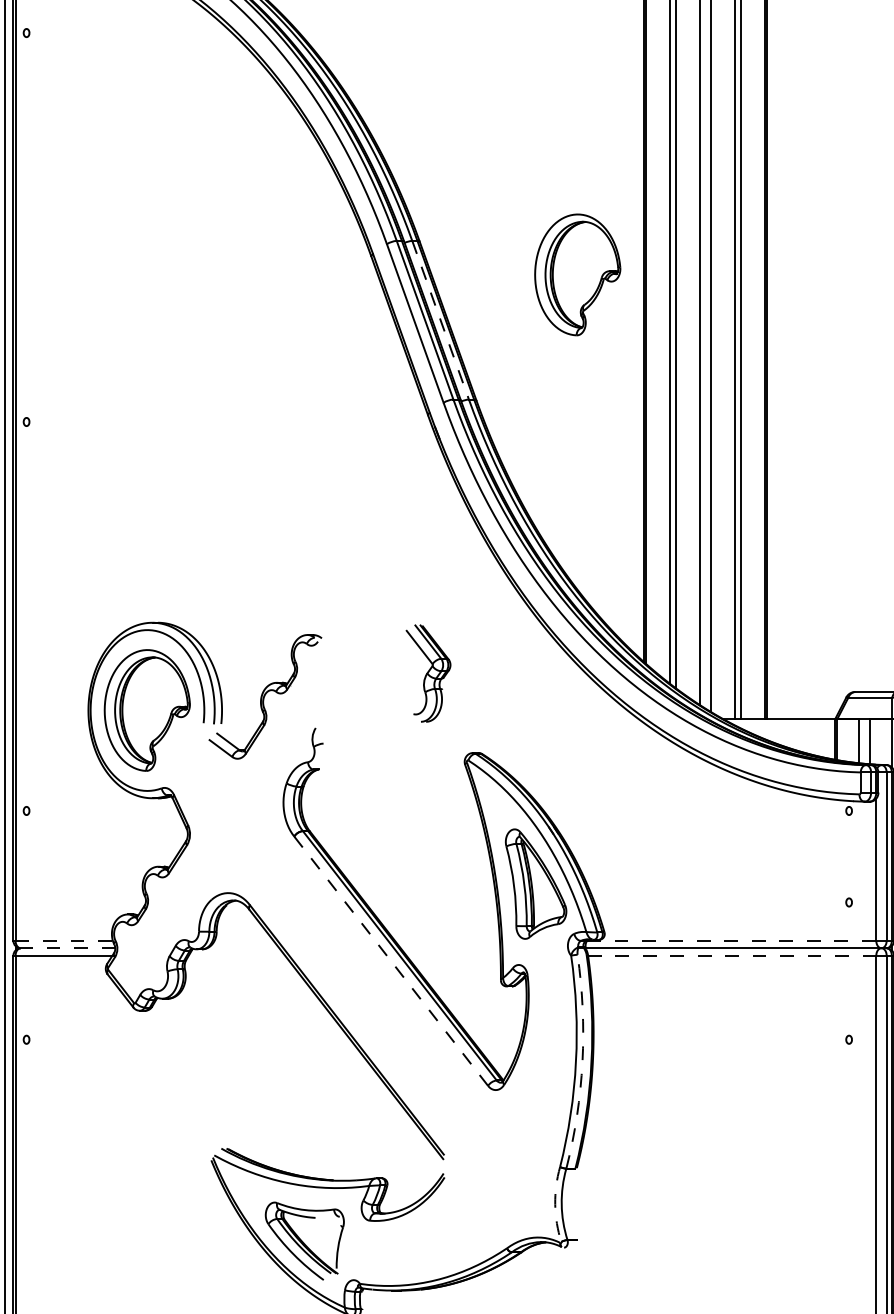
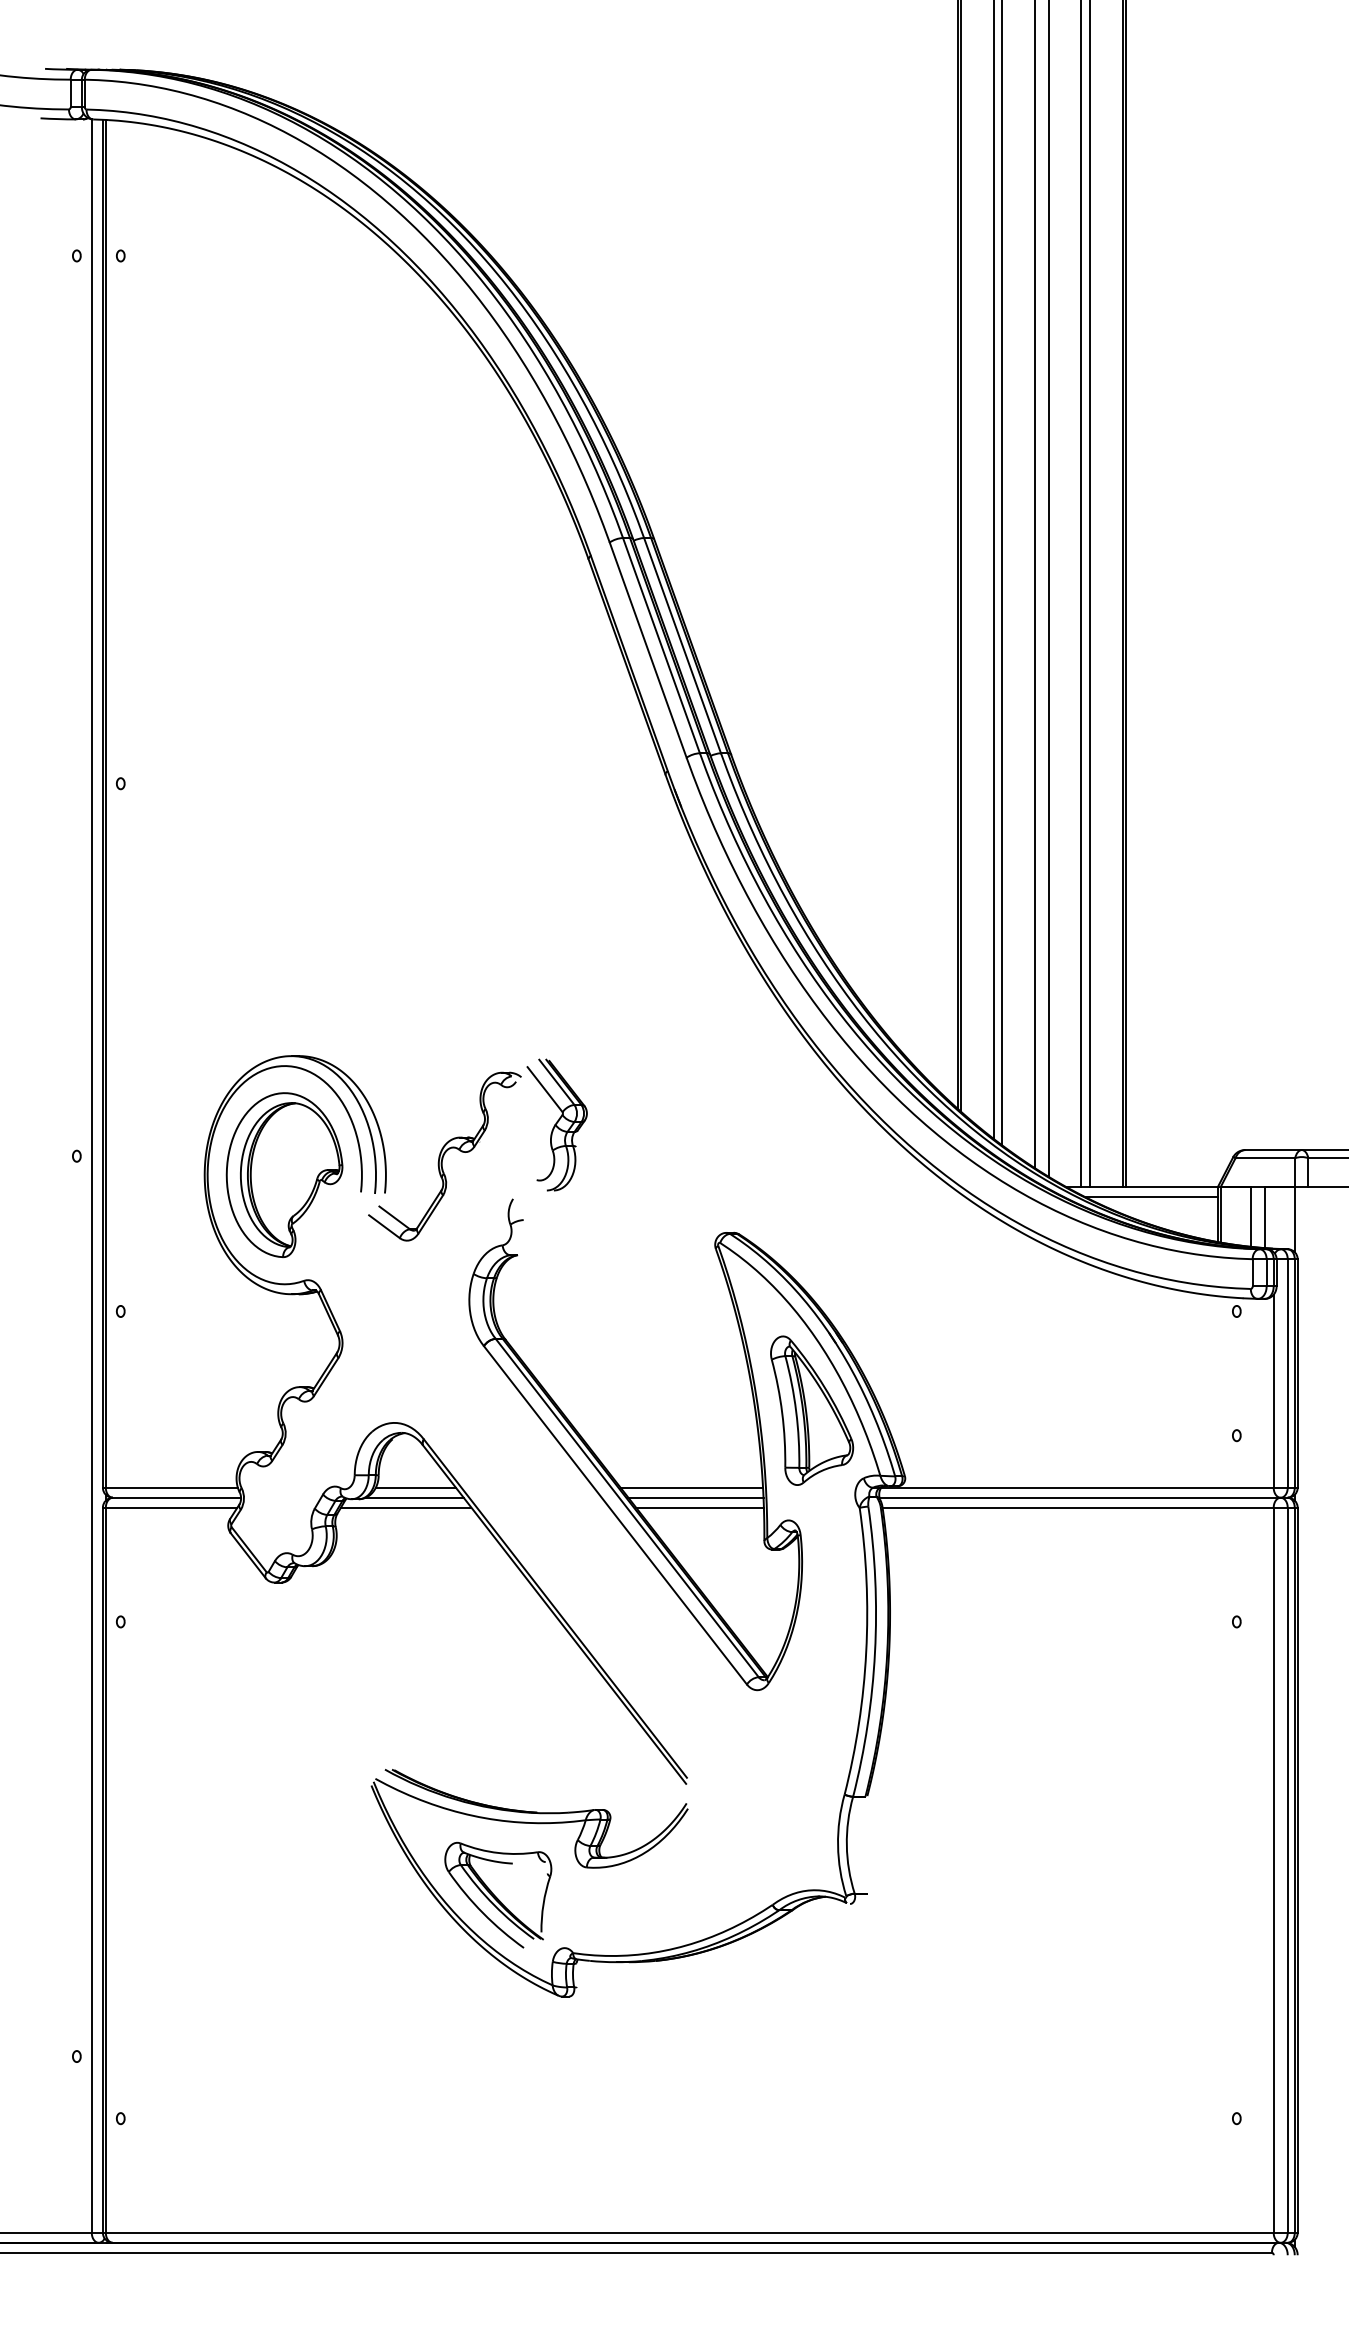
part: (577, 275) -> (868, 584), removed
line: (440, 320) -> (682, 646), dashed -> solid
part: (428, 673) -> (556, 1124), moved
line: (786, 726) -> (1151, 1197), added
line: (64, 940) -> (172, 1487), dashed -> solid
line: (243, 940) -> (415, 1487), added
line: (447, 940) -> (691, 1487), added
line: (732, 940) -> (1078, 1487), dashed -> solid
line: (67, 948) -> (176, 1497), dashed -> solid
line: (243, 948) -> (414, 1497), added
line: (450, 948) -> (695, 1497), added
line: (236, 955) -> (405, 1507), added
line: (453, 955) -> (699, 1507), added
line: (732, 955) -> (1078, 1507), dashed -> solid
line: (391, 960) -> (615, 1514), dashed -> solid
arc: (582, 1062) -> (875, 1652), dashed -> solid
arc: (555, 1204) -> (838, 1845), dashed -> solid

